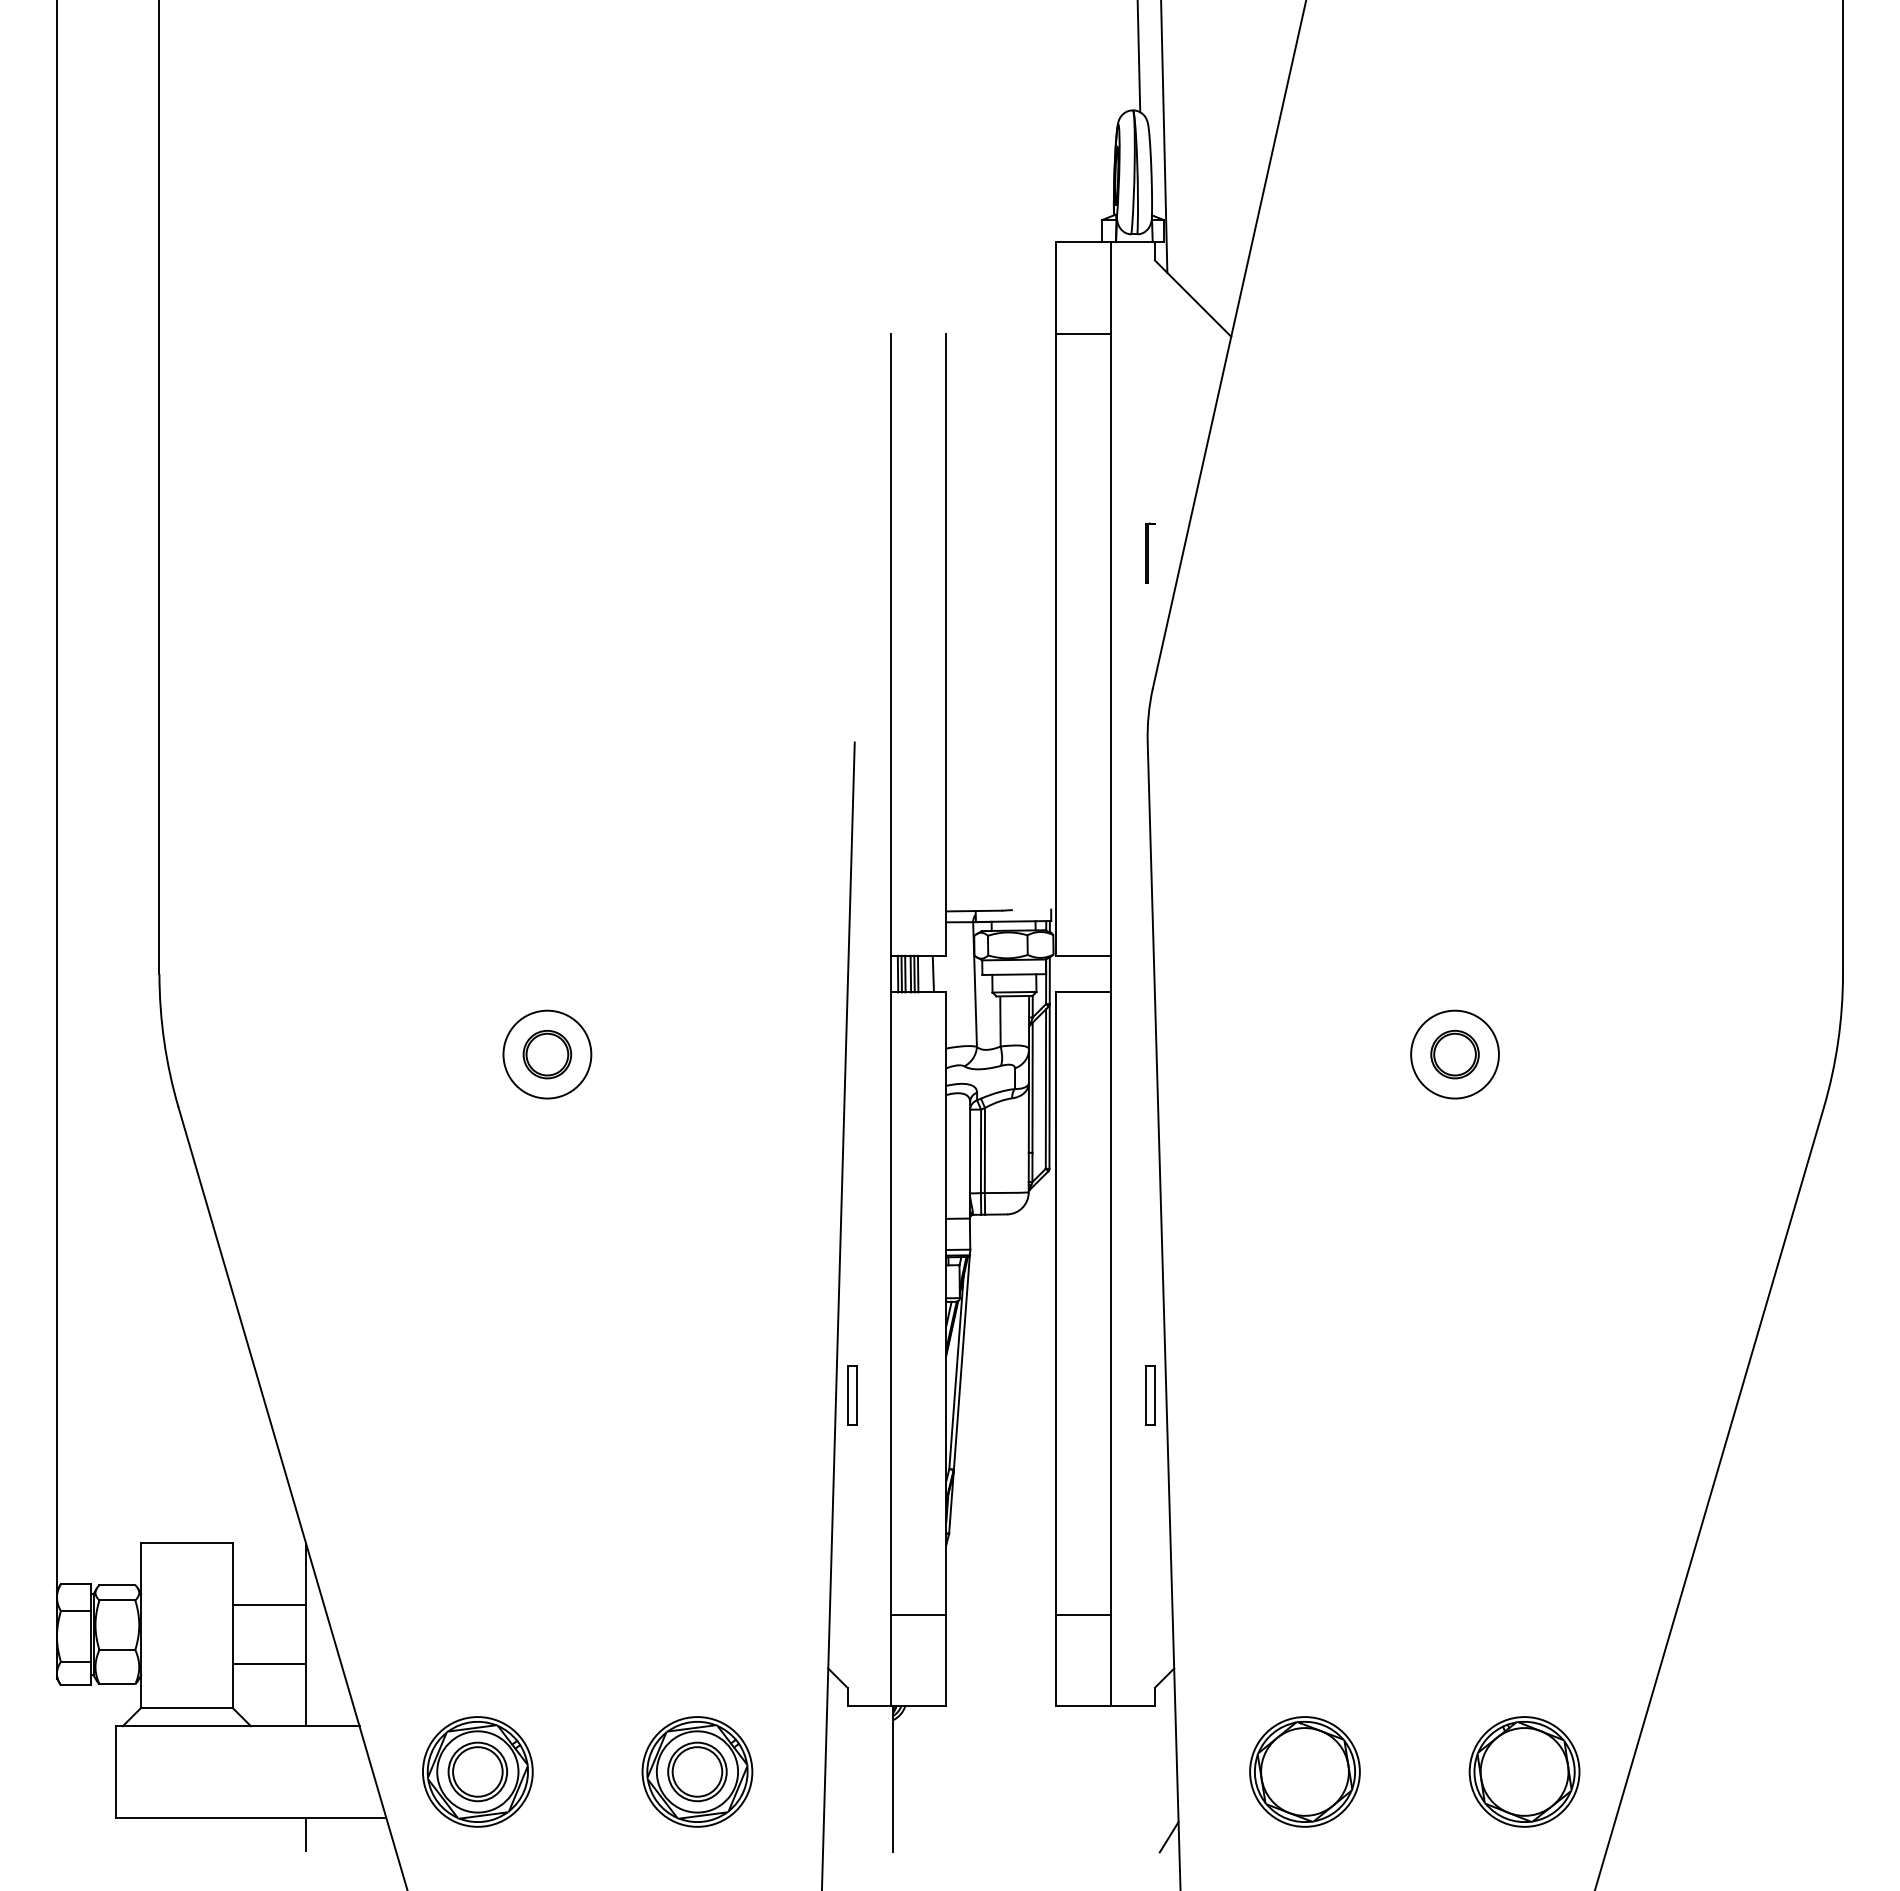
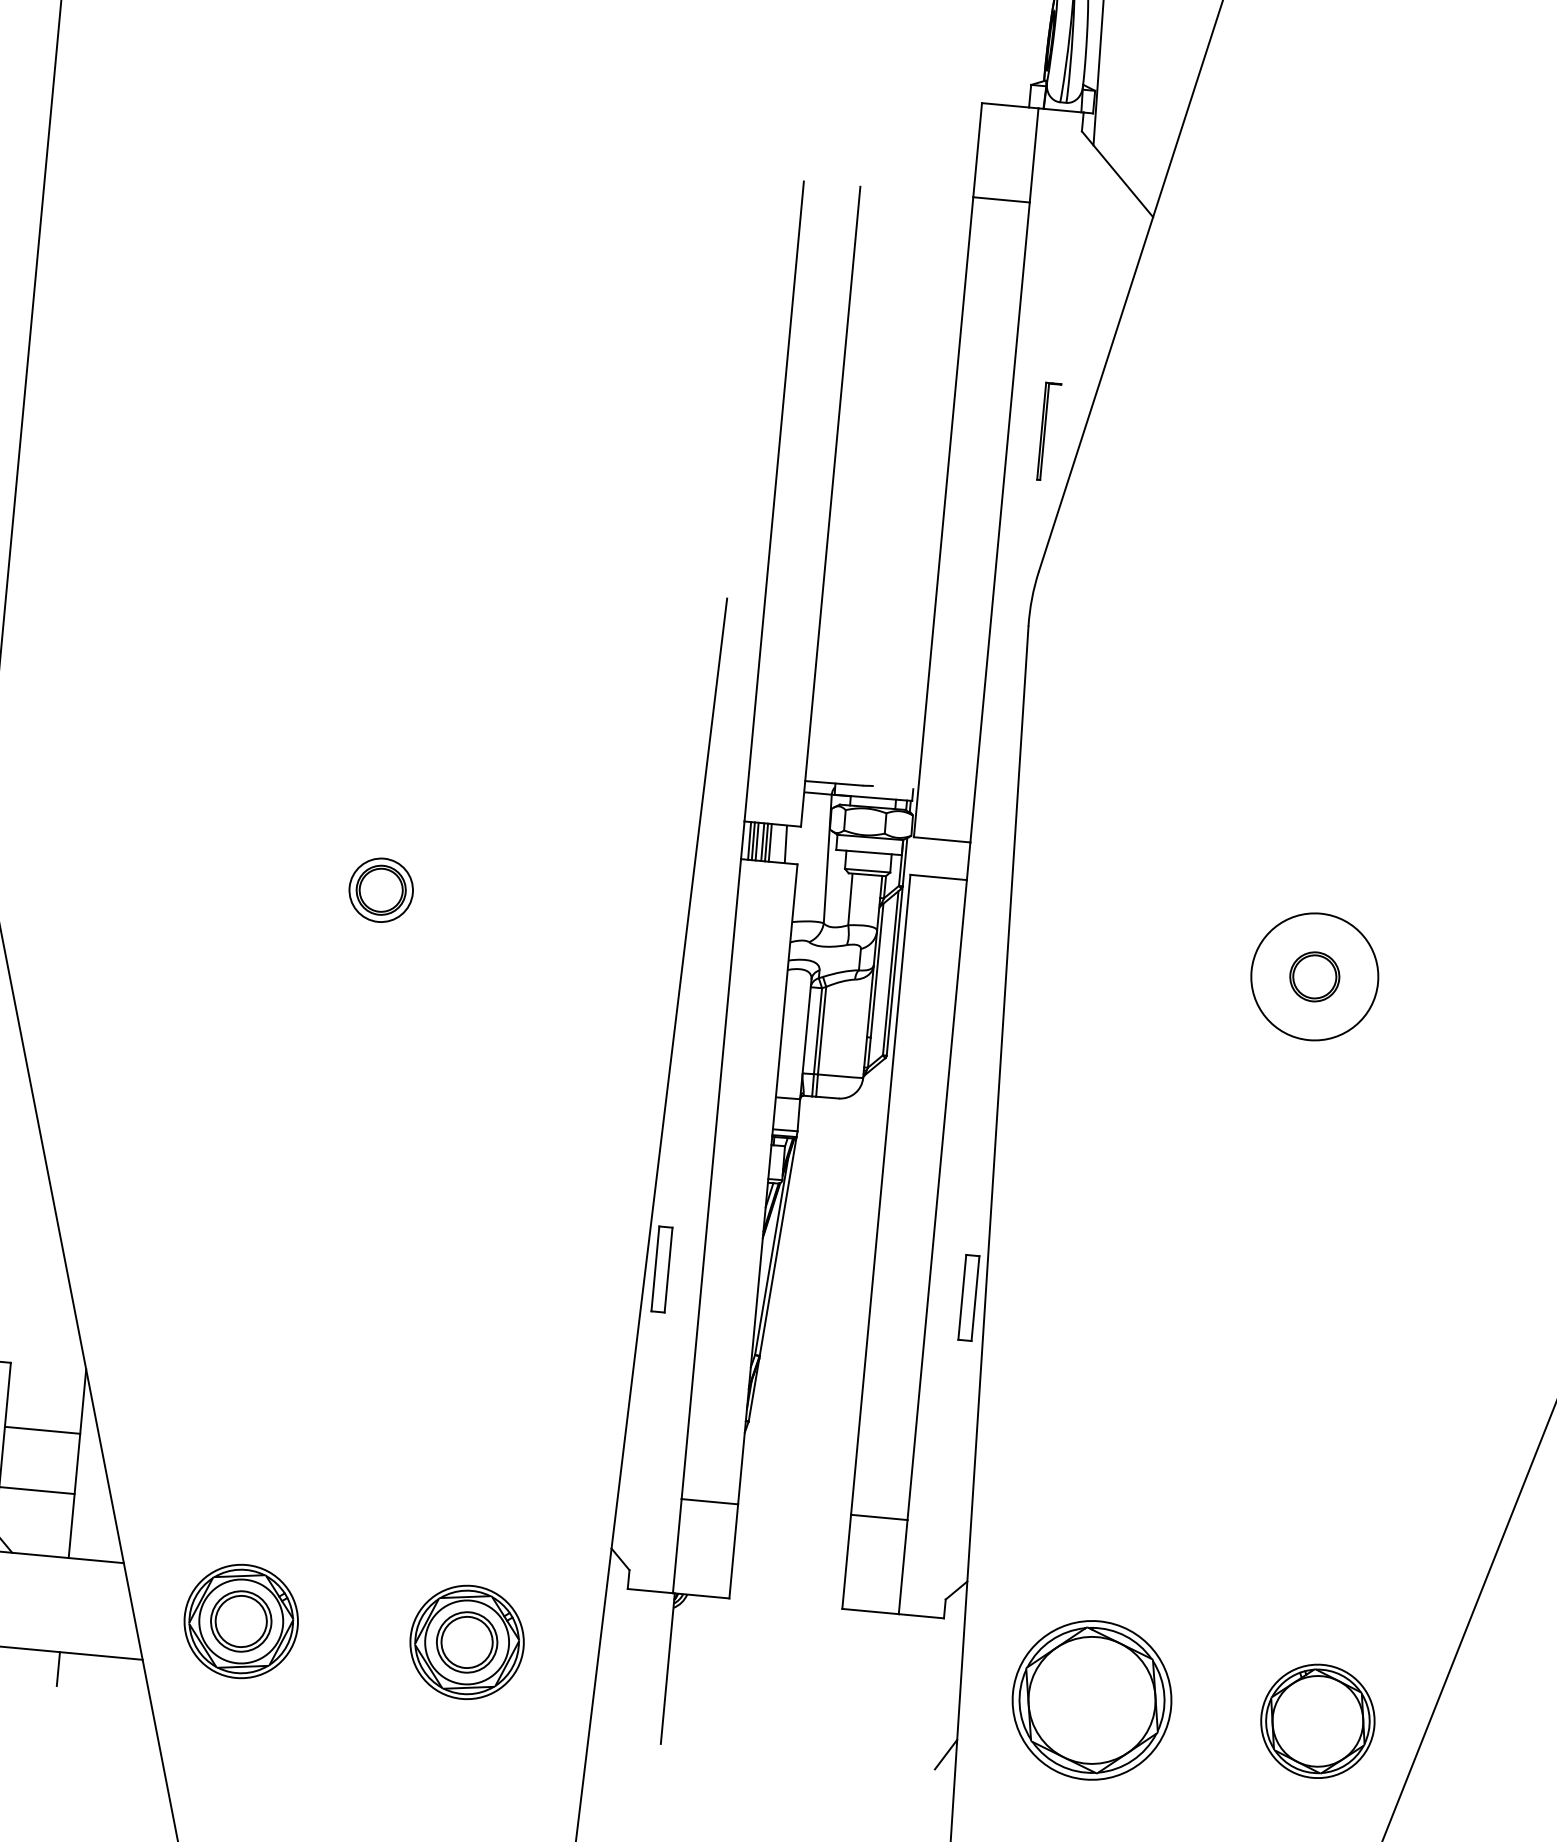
part: (1150, 552) -> (1049, 431), size x1.6
circle: (547, 1054) -> (381, 890), size x0.7
circle: (1454, 1054) -> (1314, 976), size x1.4
part: (852, 1395) -> (662, 1270), size x1.4
part: (1150, 1395) -> (969, 1298), size x1.4
part: (1304, 1771) -> (1091, 1699), size x1.4

